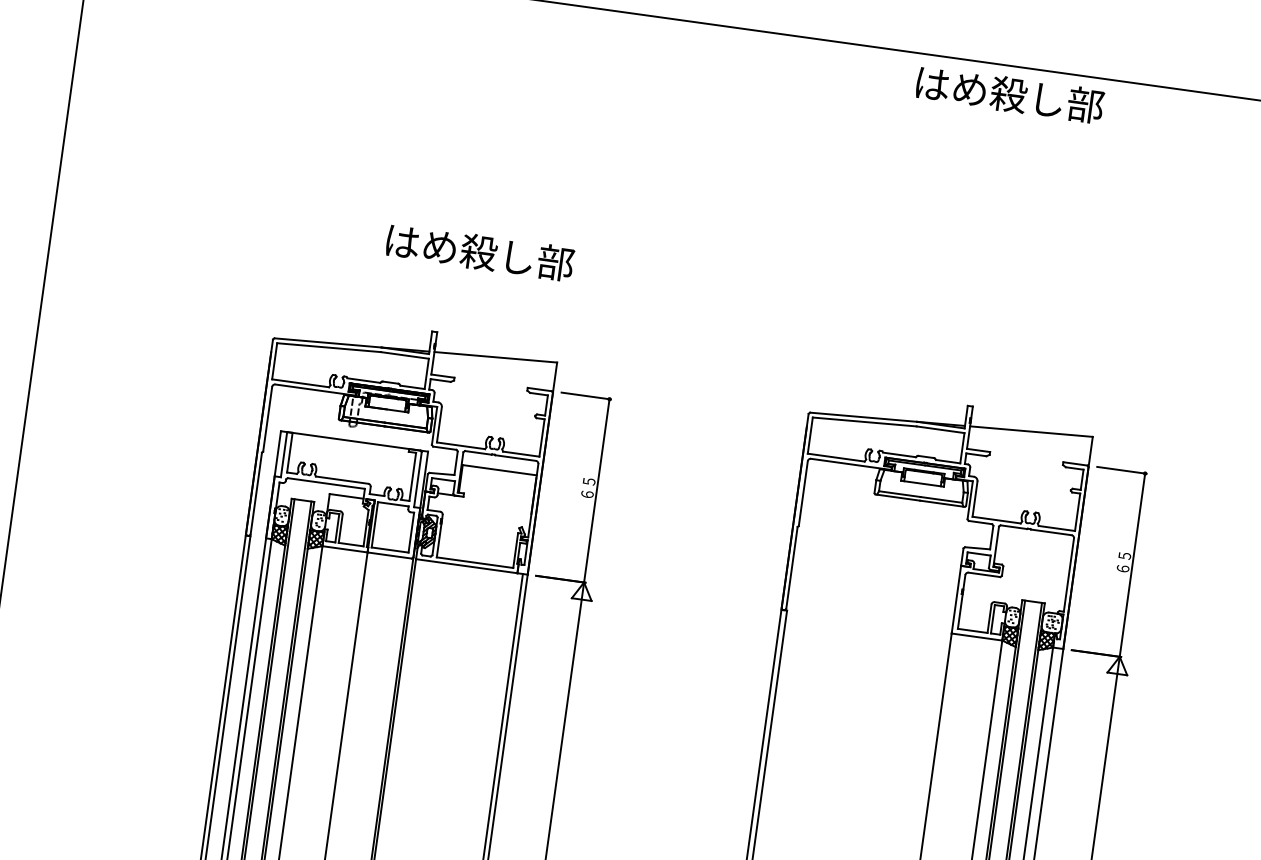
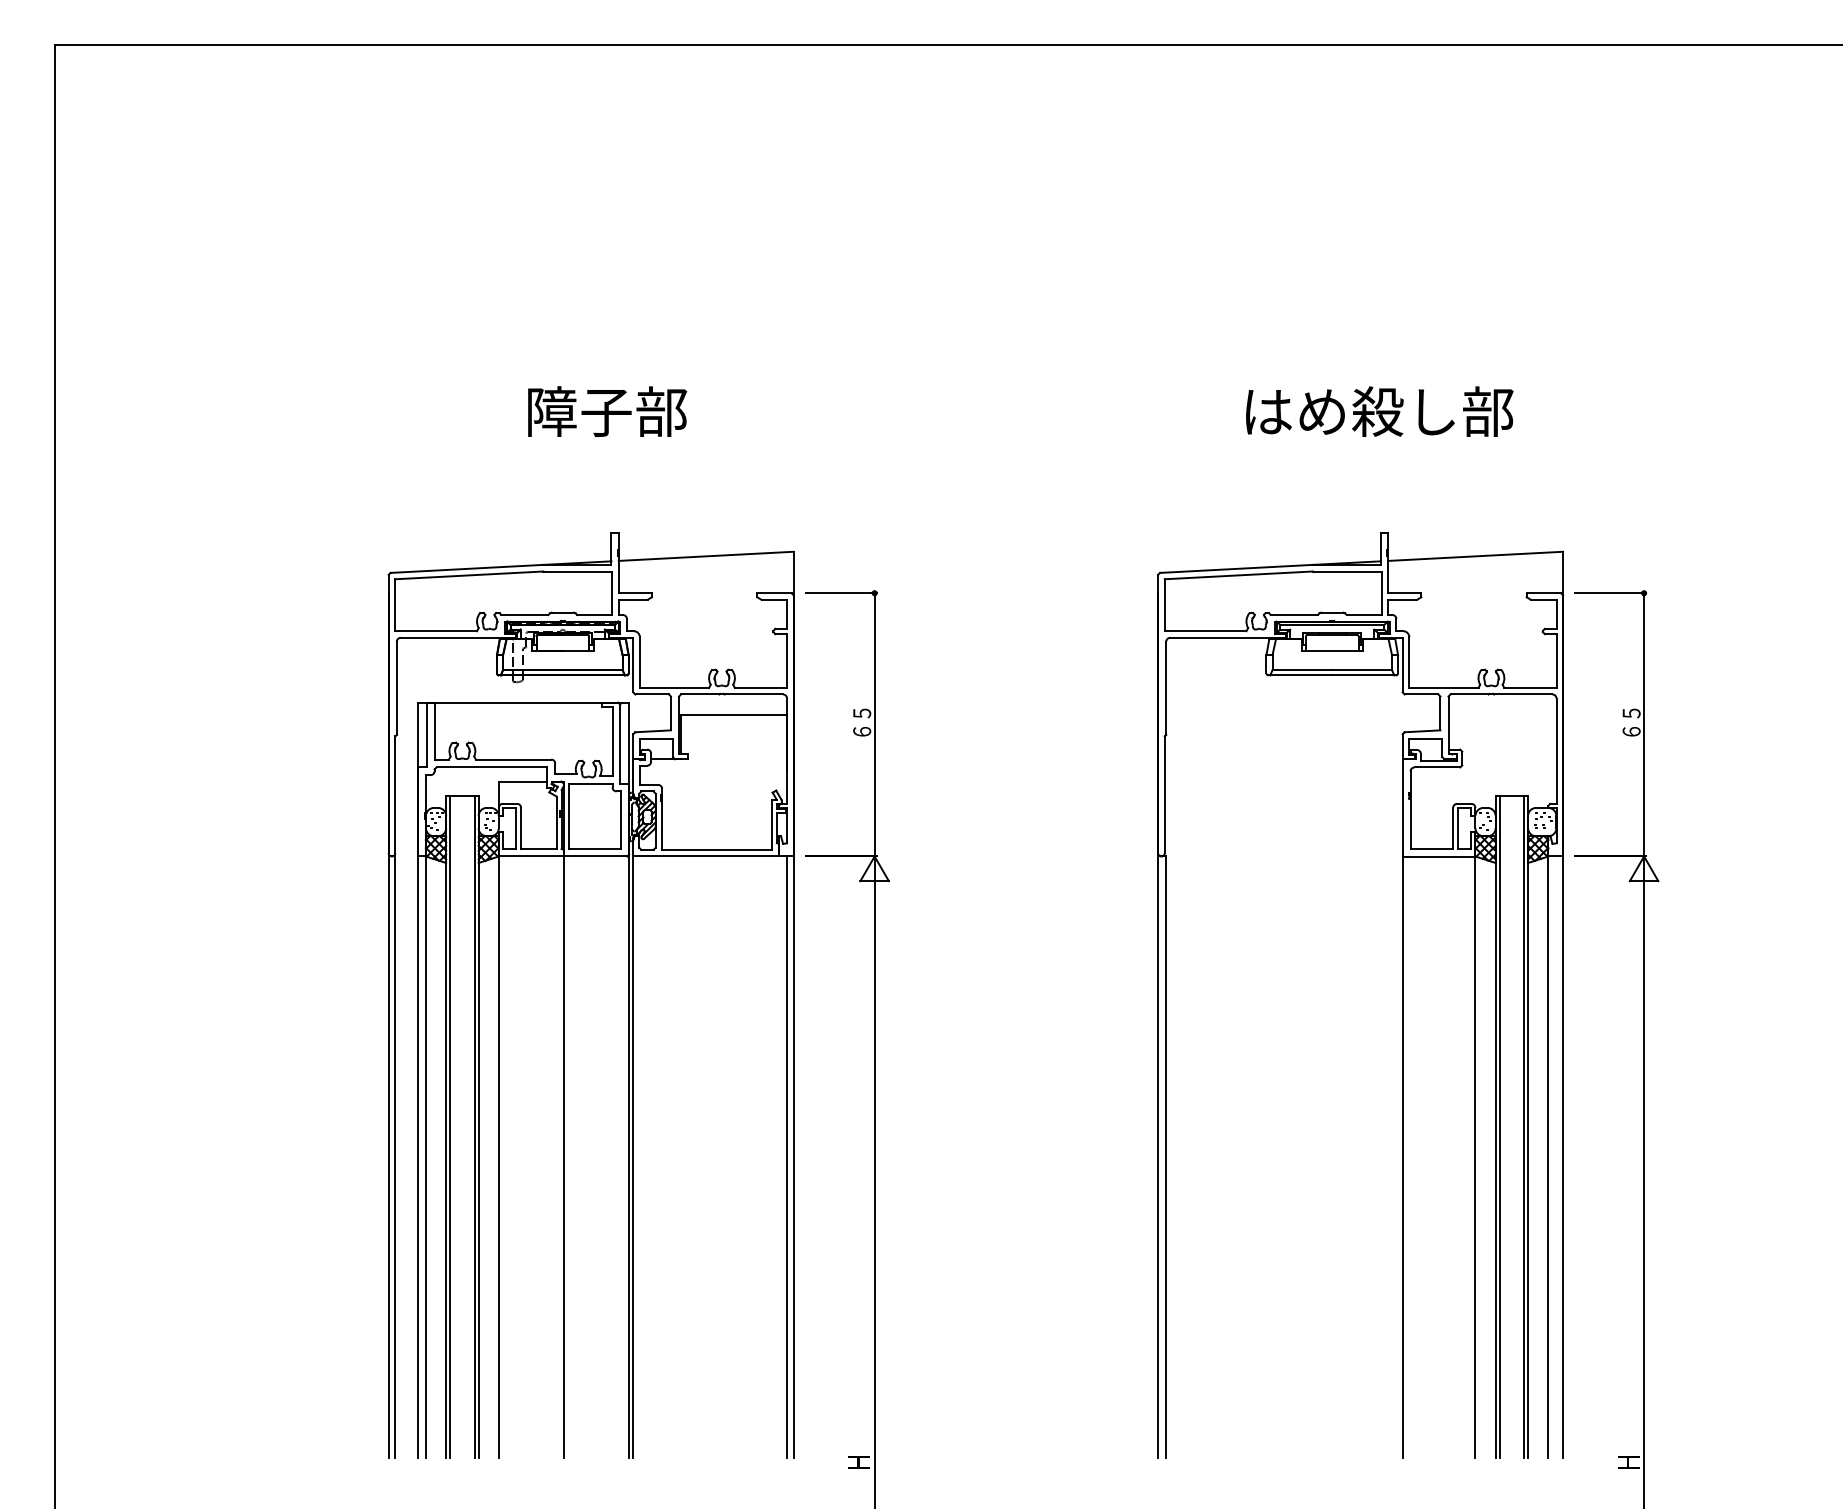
text: (1010, 94) -> (1379, 411), moved
text: (479, 252) -> (662, 411), はめ殺し部 -> 障子部

